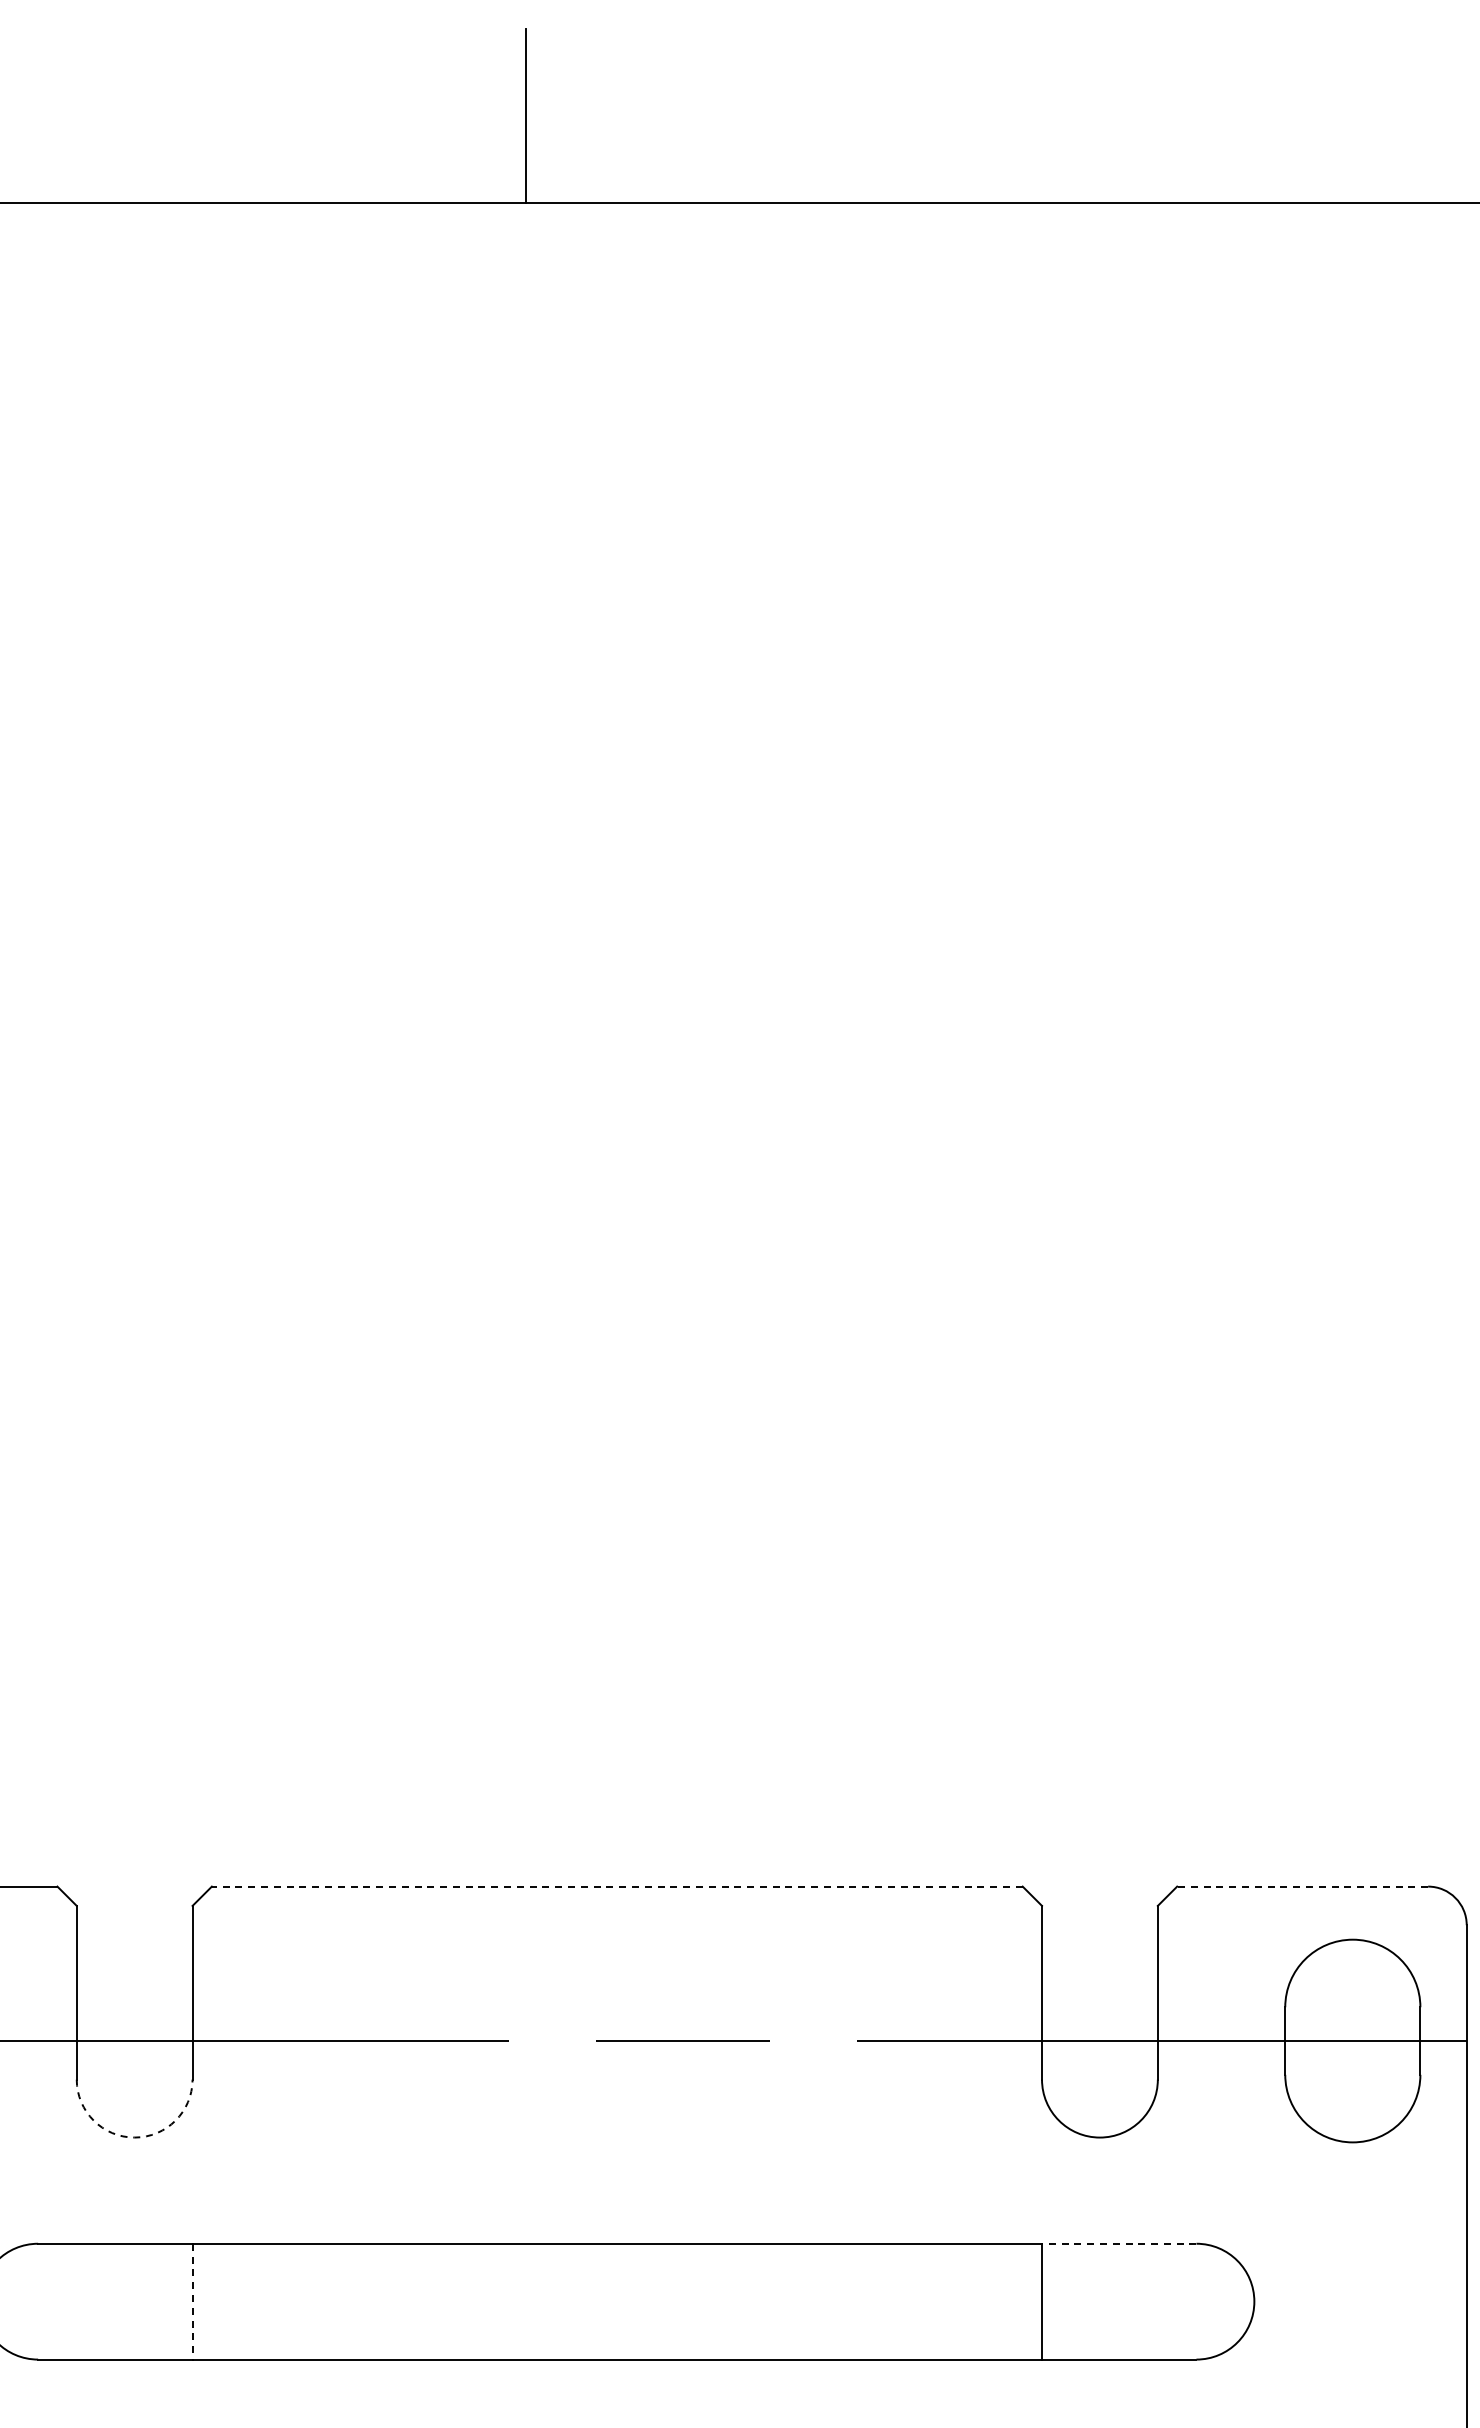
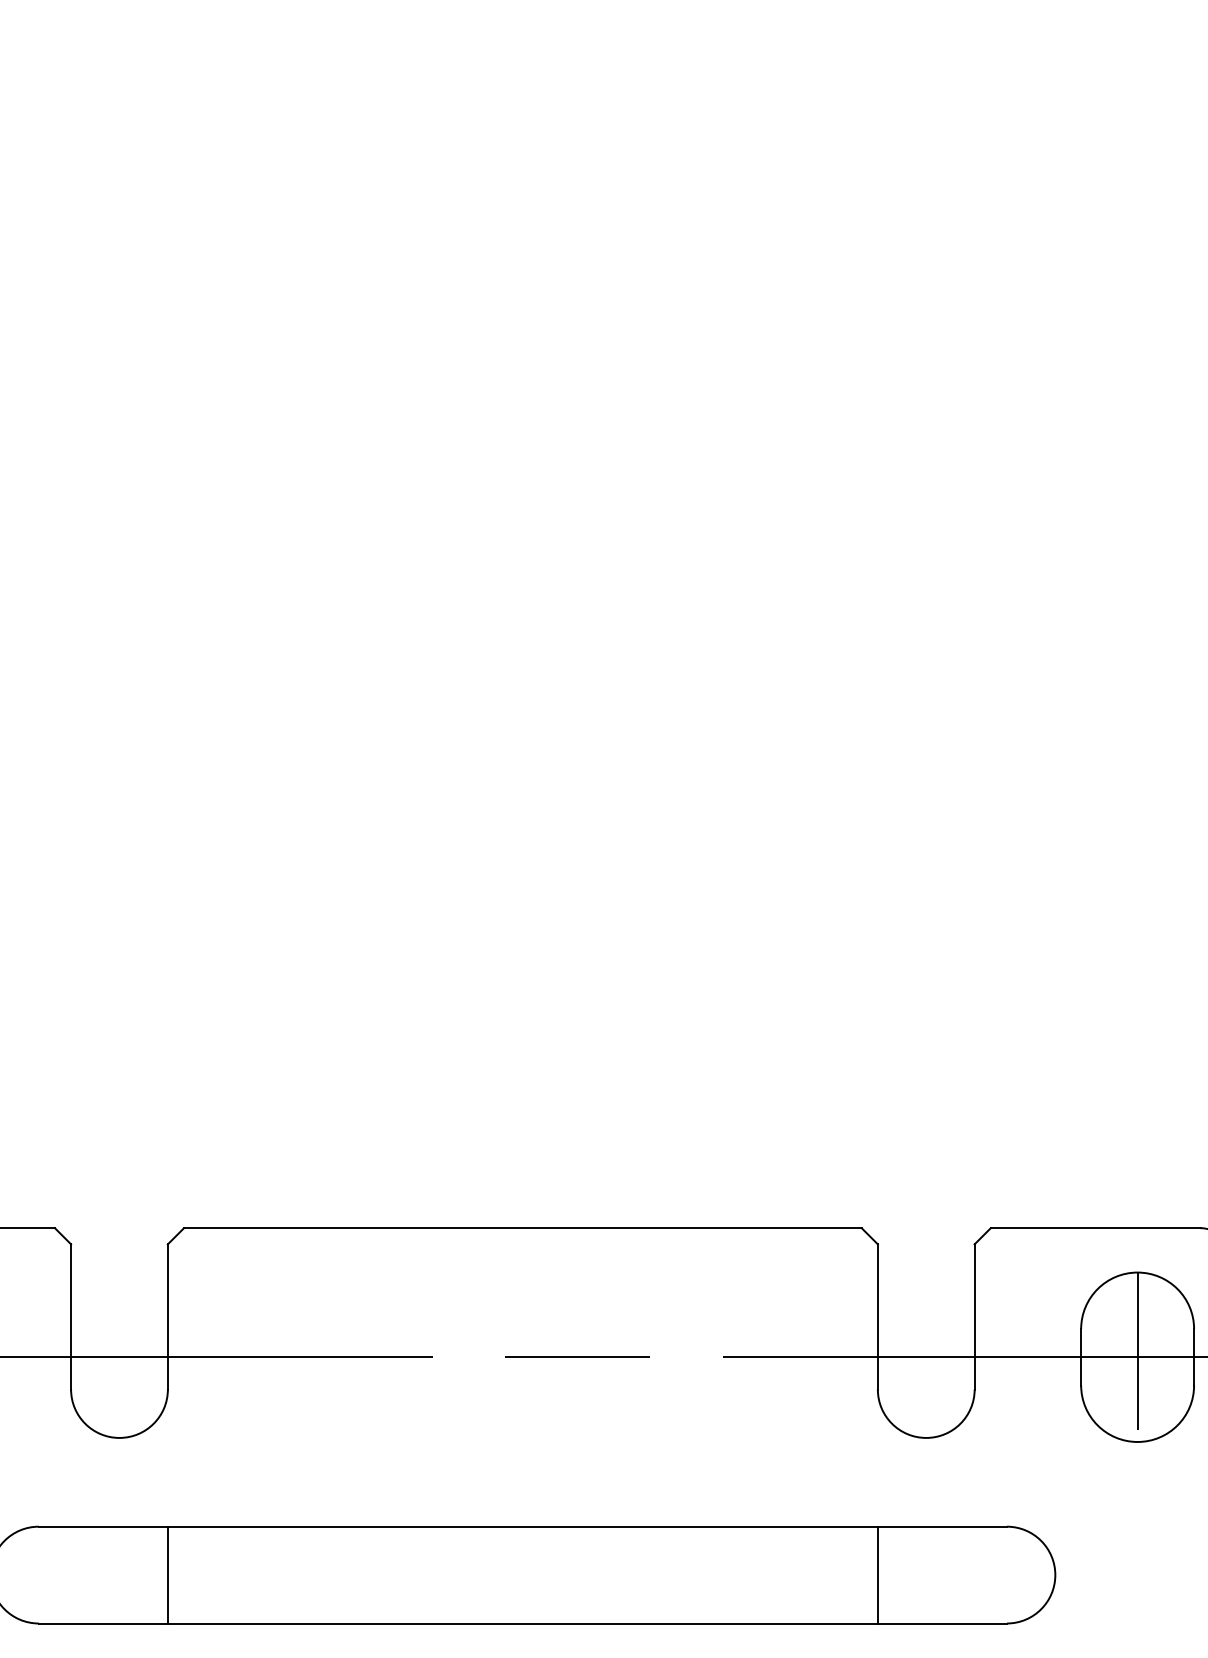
line: (616, 1886) -> (522, 1228), dashed -> solid
line: (1302, 1886) -> (1095, 1228), dashed -> solid
line: (1352, 2033) -> (1137, 1350), added
arc: (134, 2137) -> (119, 1437), dashed -> solid
line: (1118, 2243) -> (941, 1526), dashed -> solid
line: (192, 2301) -> (167, 1574), dashed -> solid

